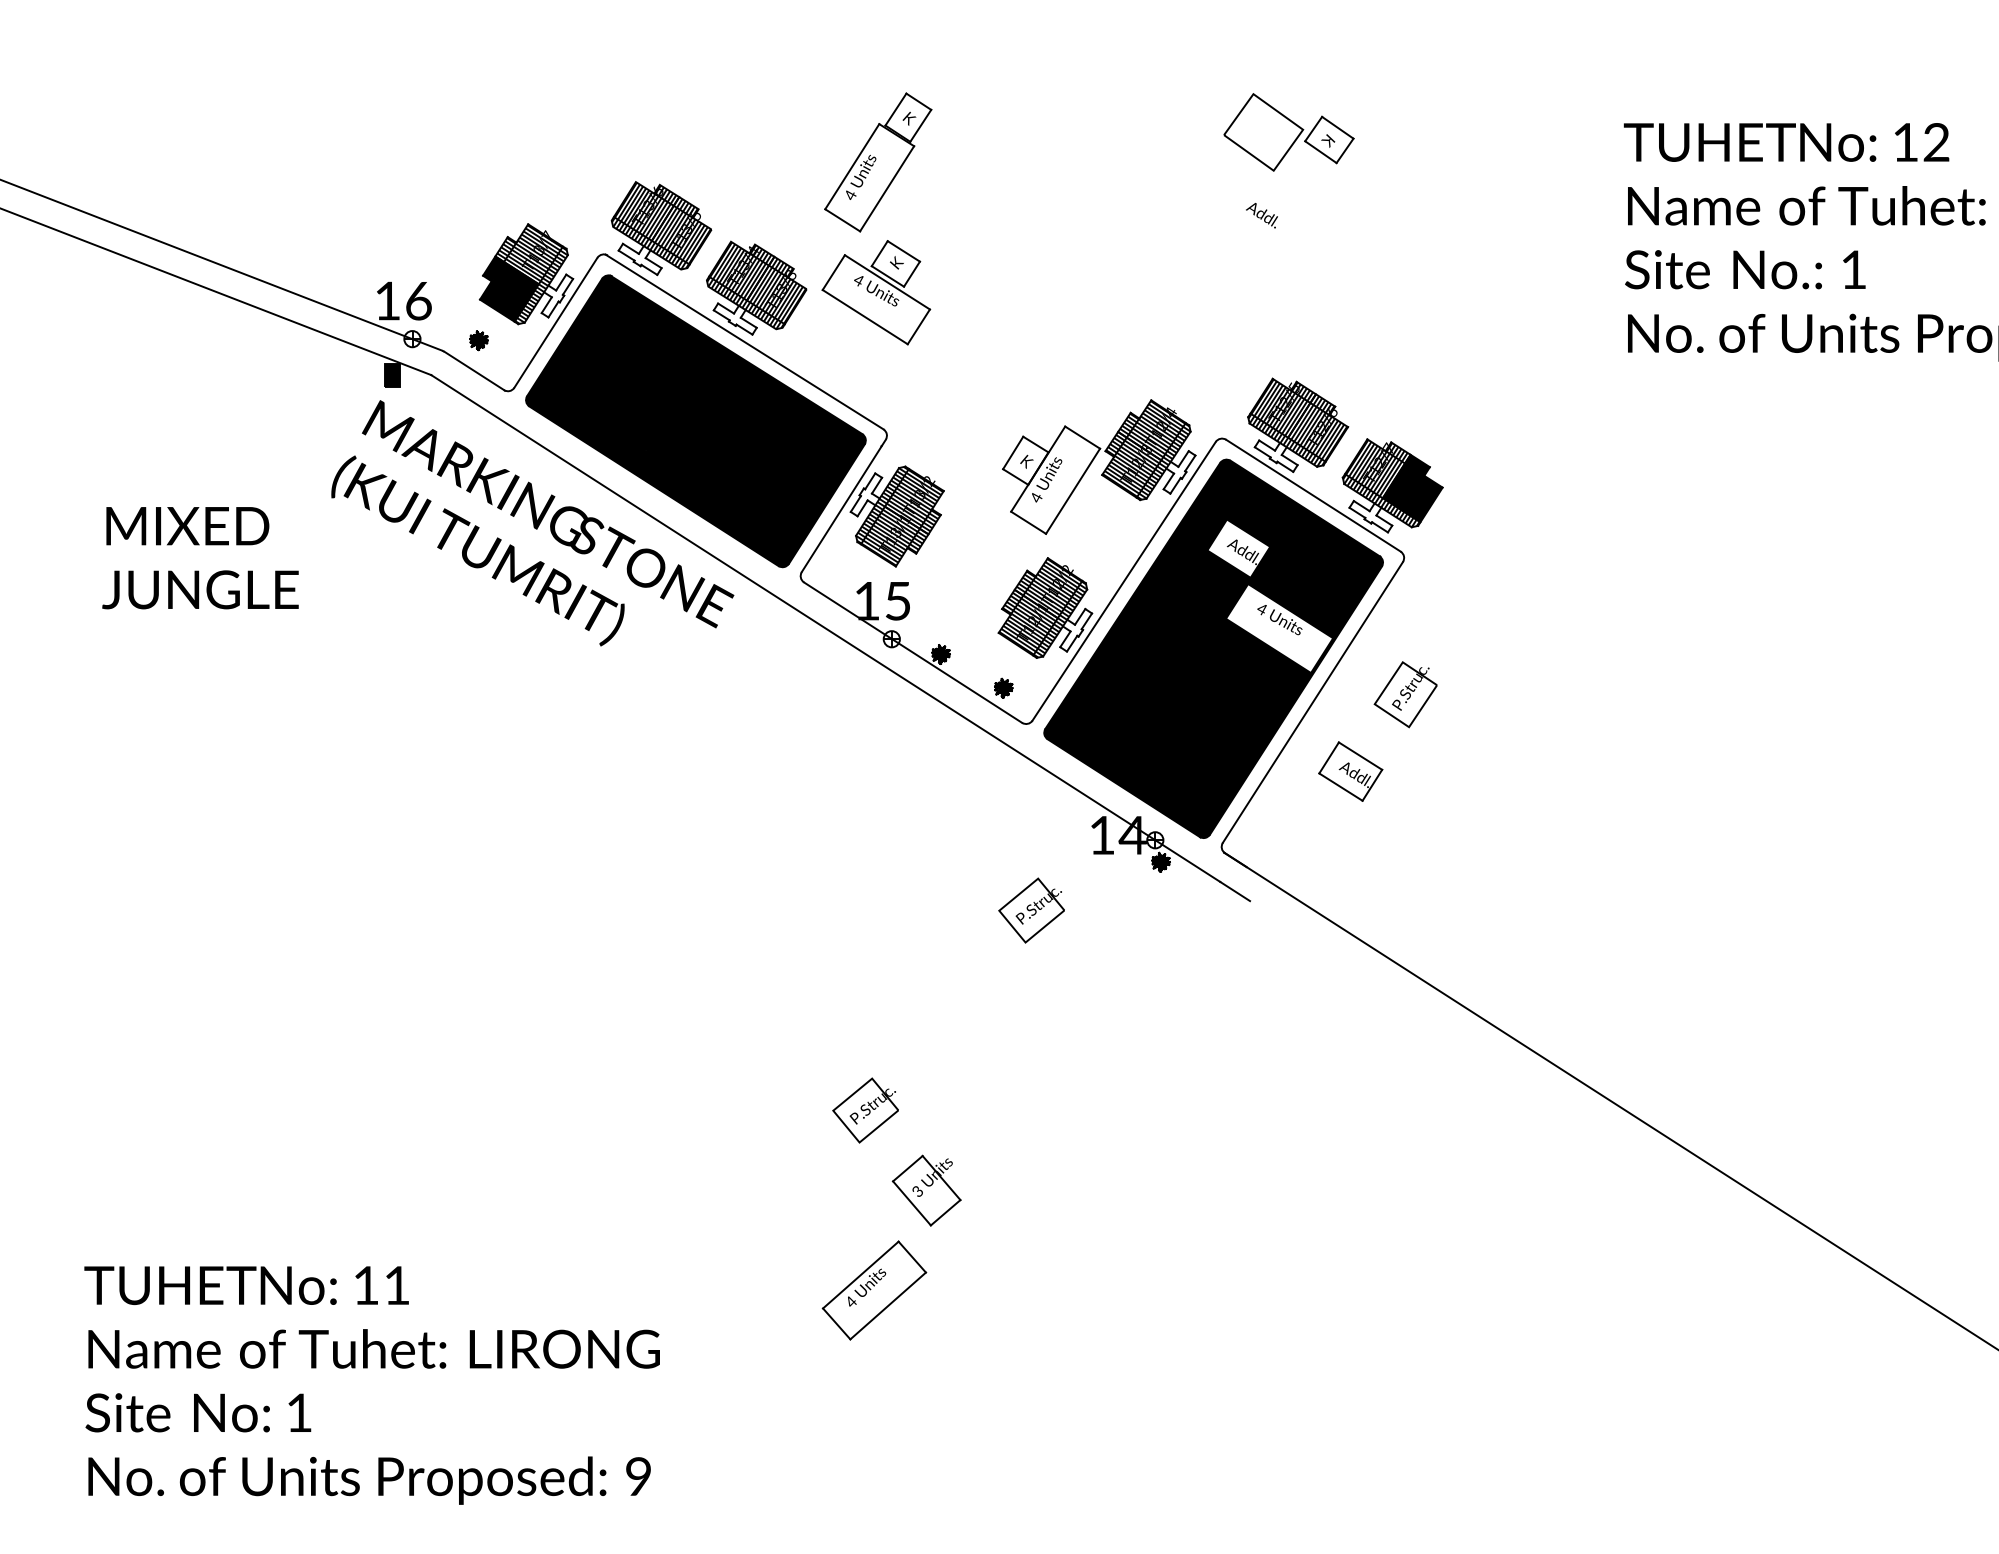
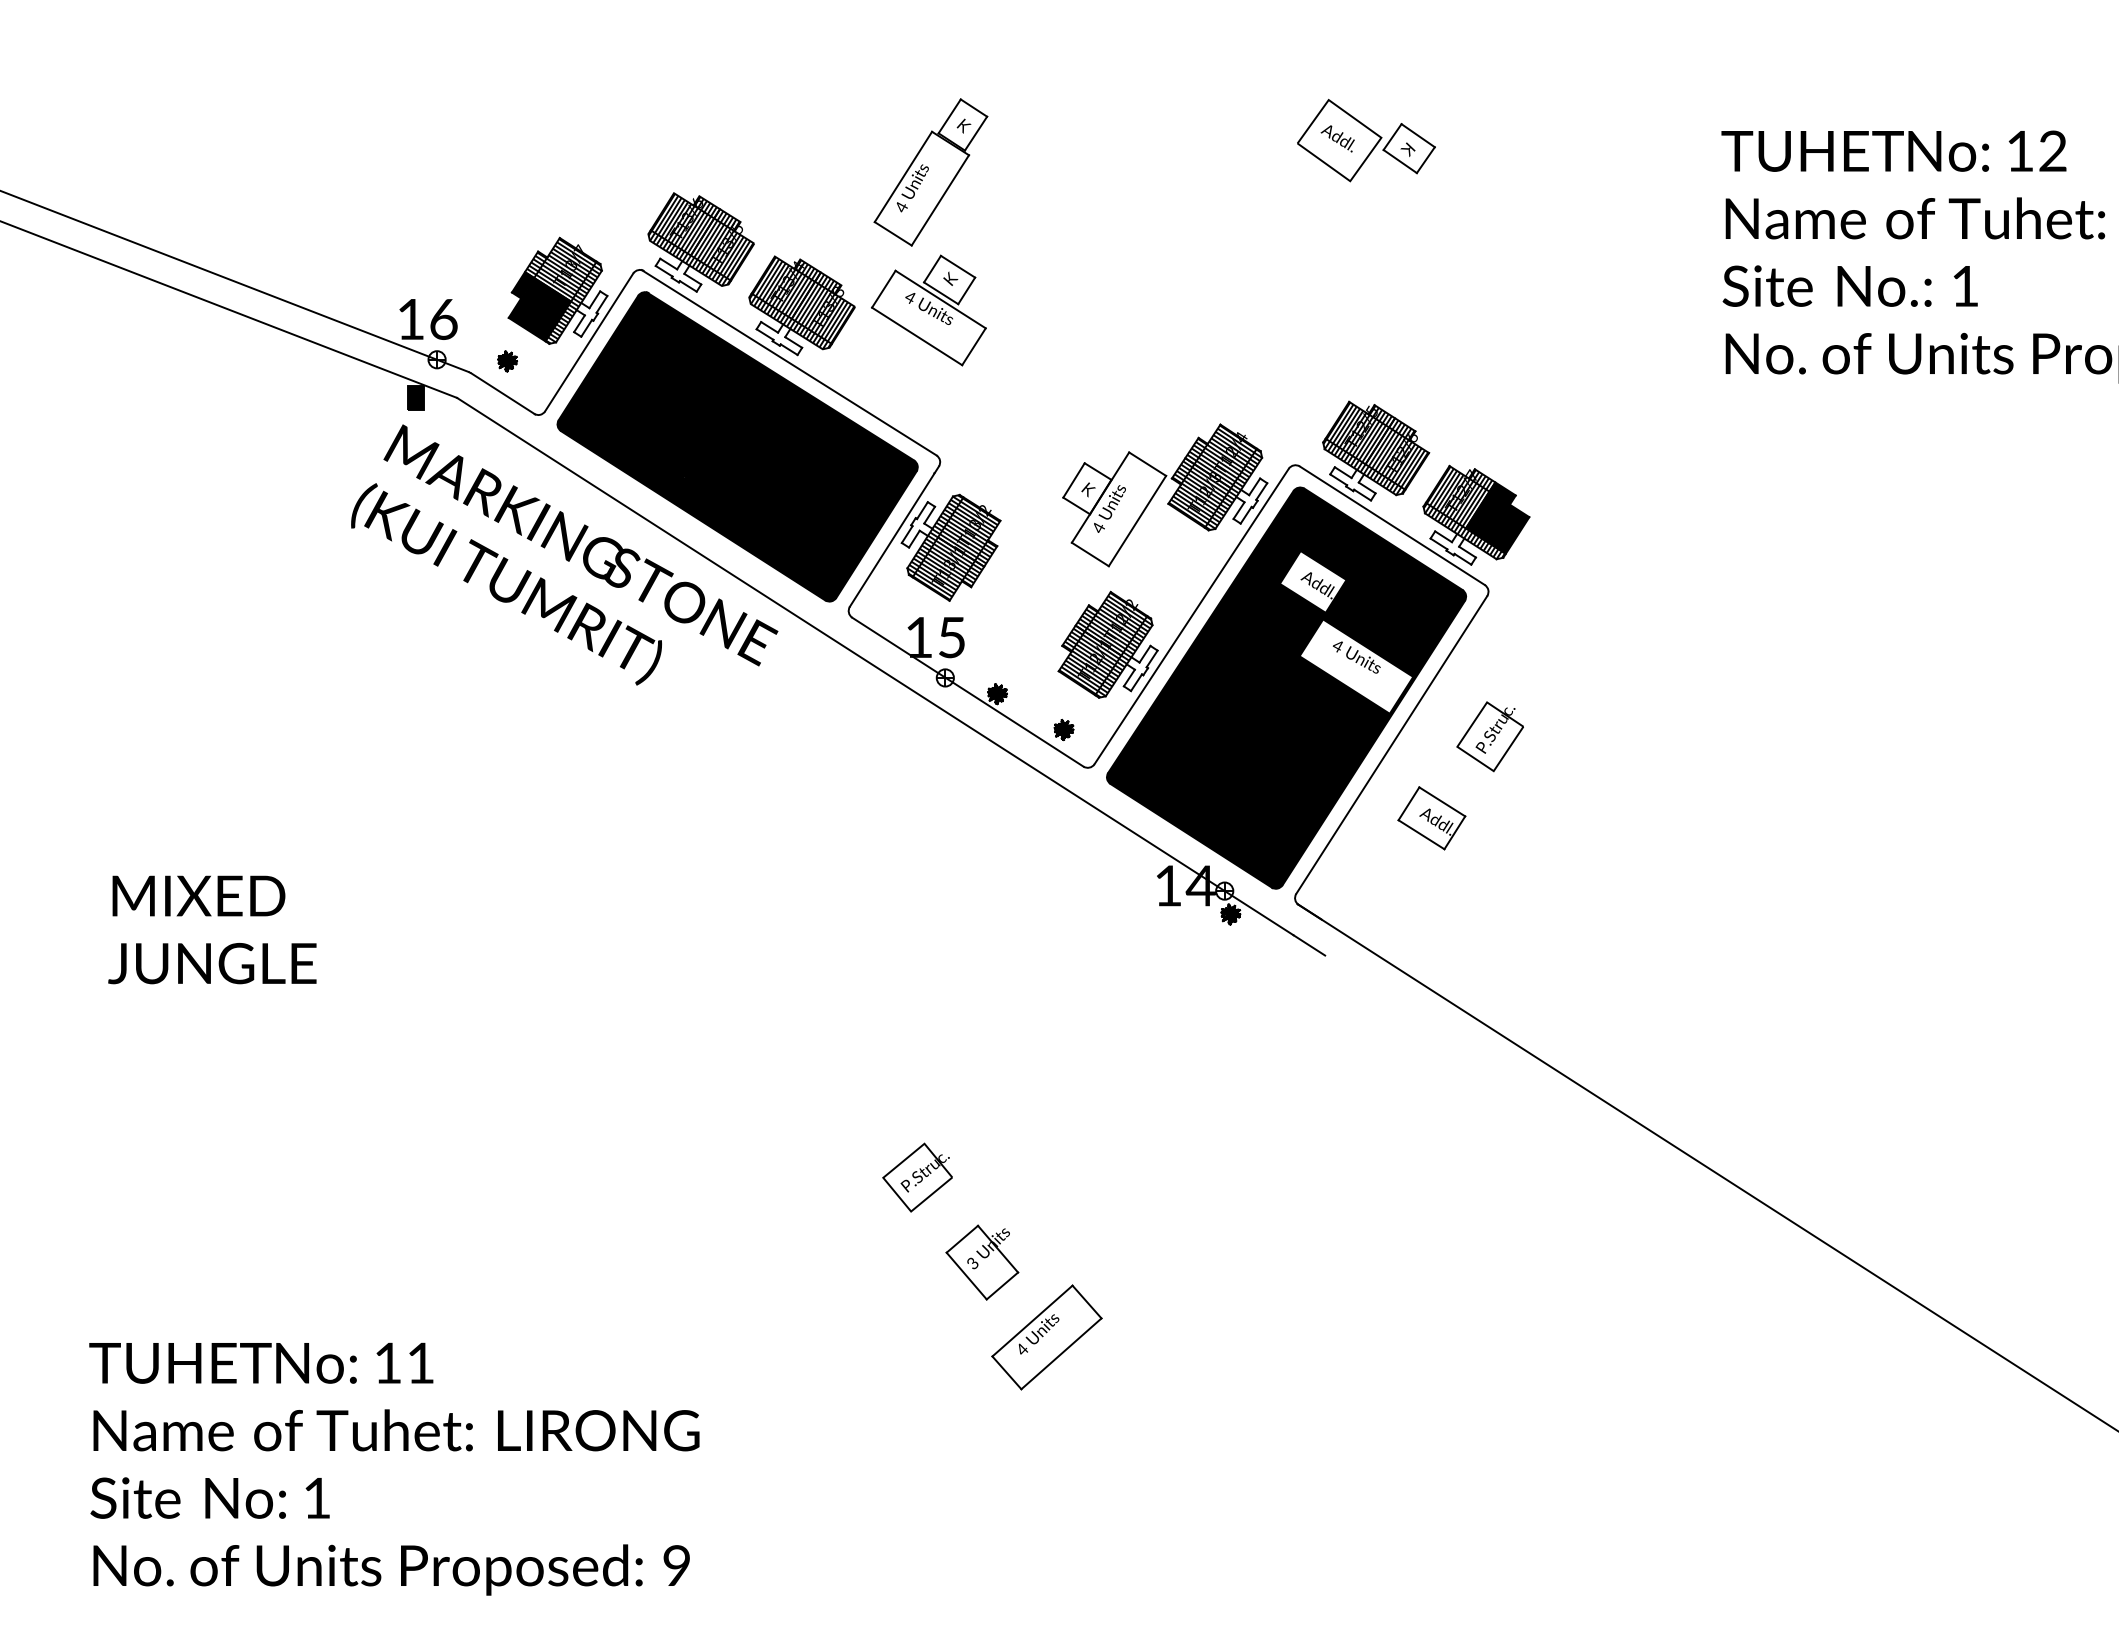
text: (1261, 215) -> (1337, 138), moved
text: (200, 557) -> (212, 929), moved
part: (1031, 910) -> (1093, 965), removed
part: (874, 1290) -> (1046, 1337), moved

